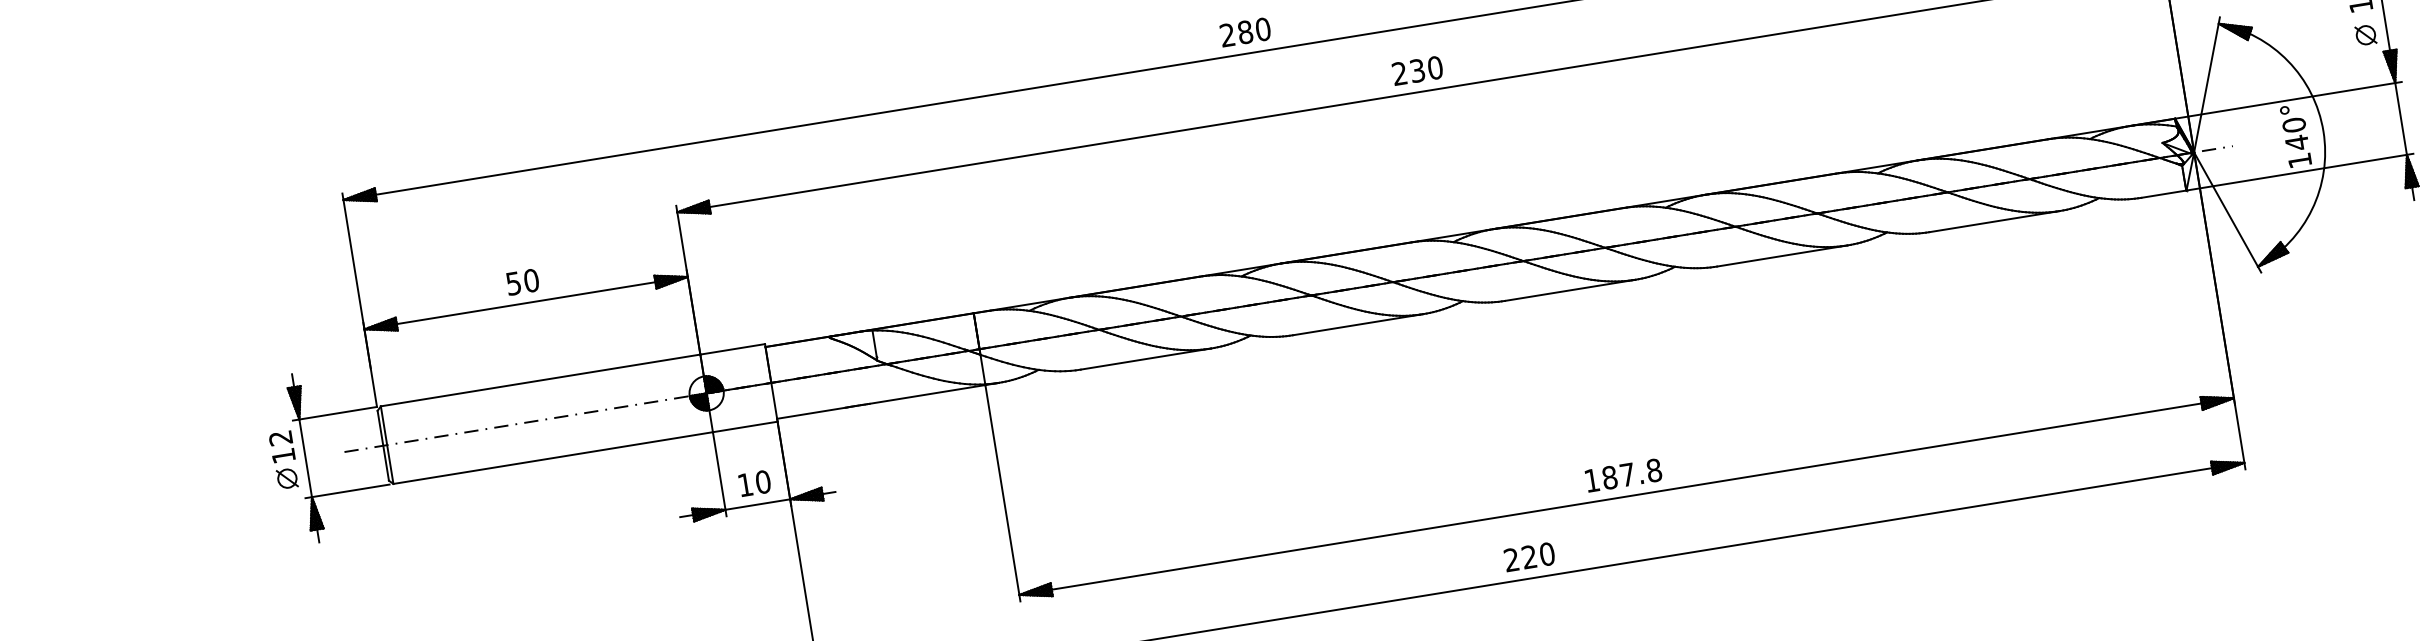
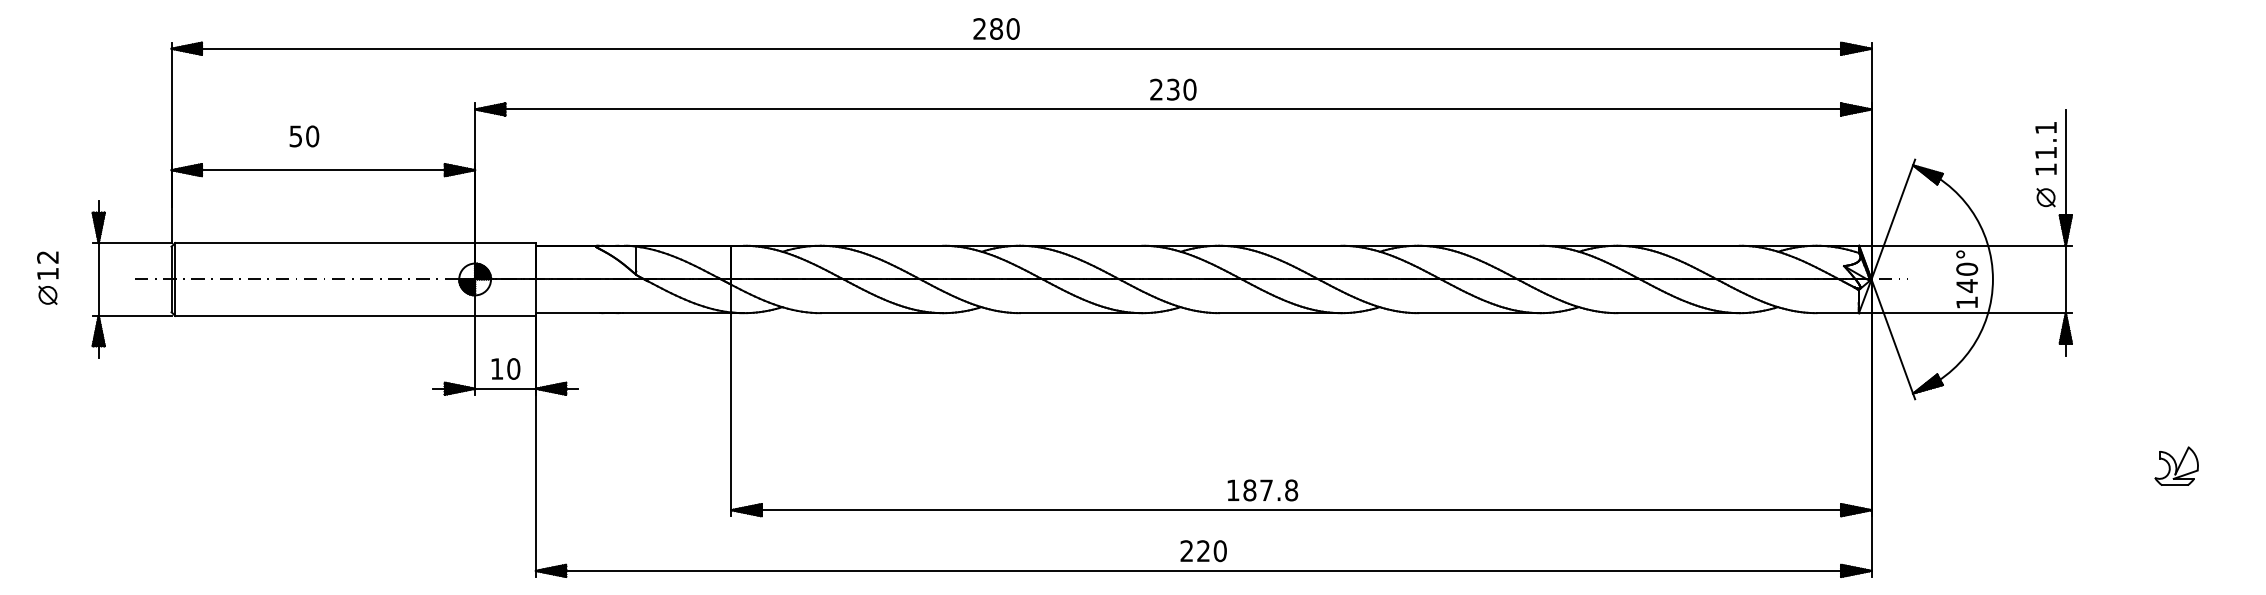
text: (1245, 31) -> (996, 28), moved
text: (522, 282) -> (304, 136), moved
part: (283, 459) -> (47, 277), moved
text: (1623, 475) -> (1262, 490), moved

